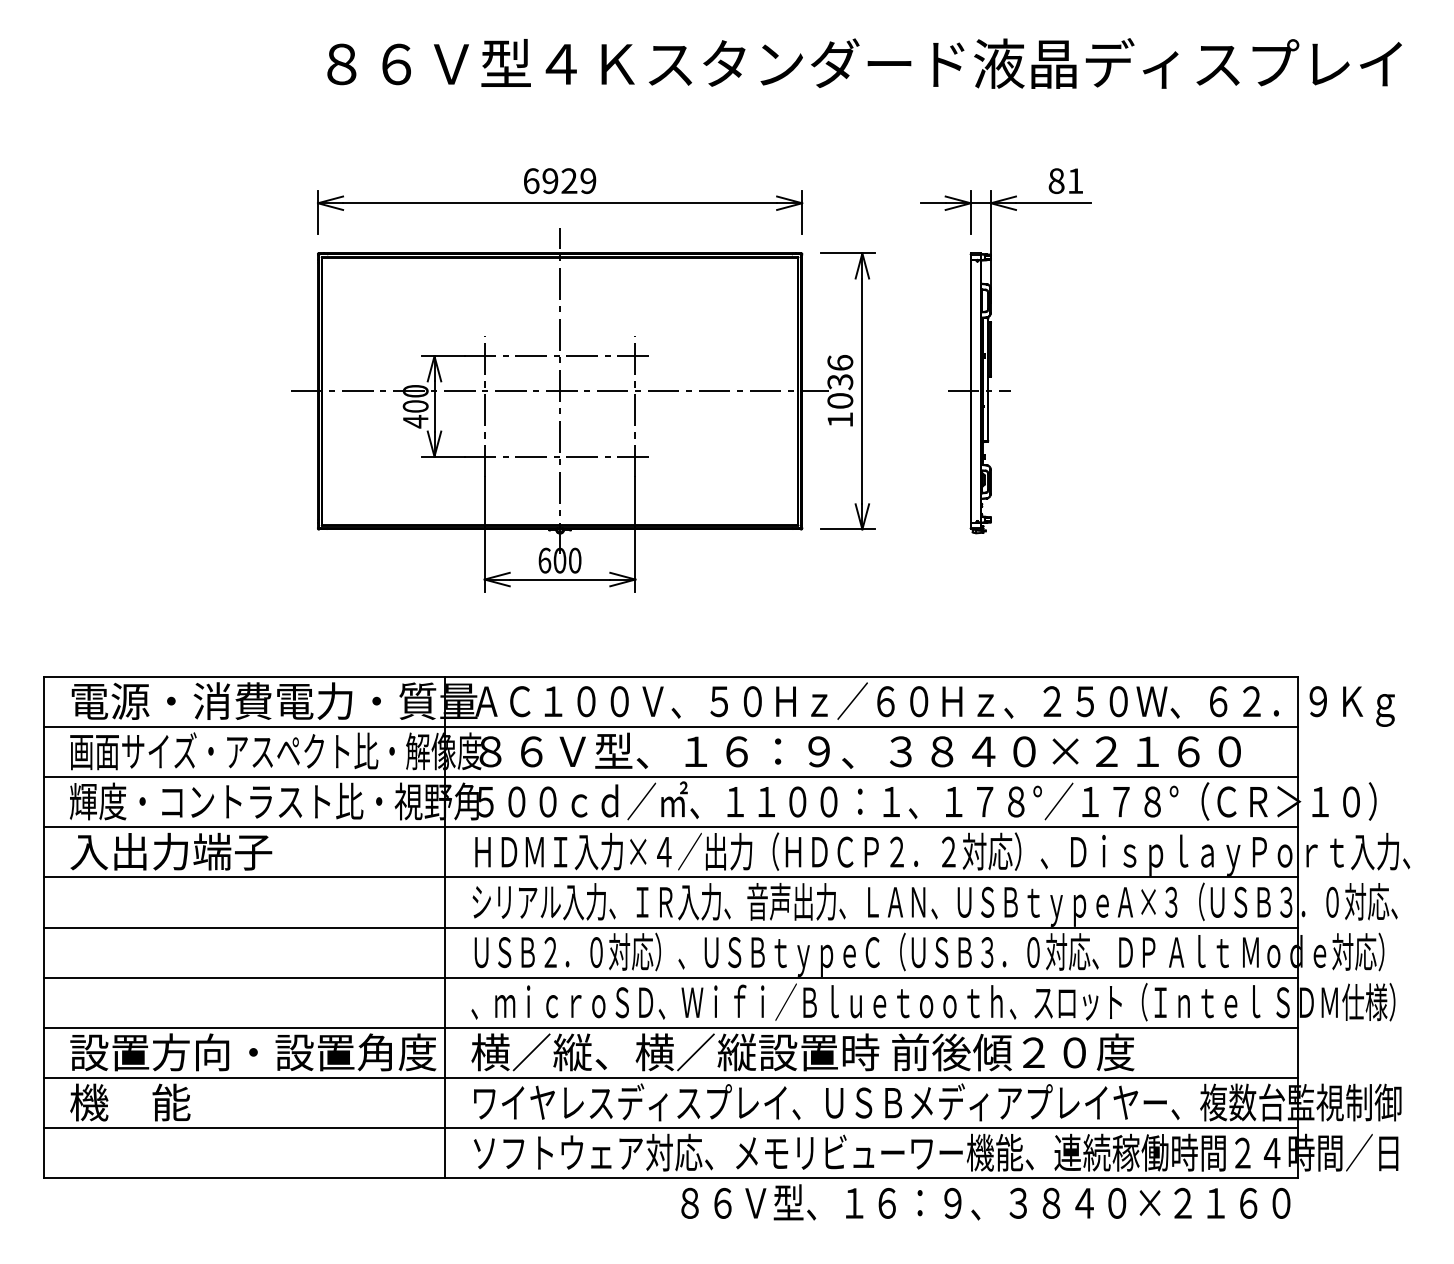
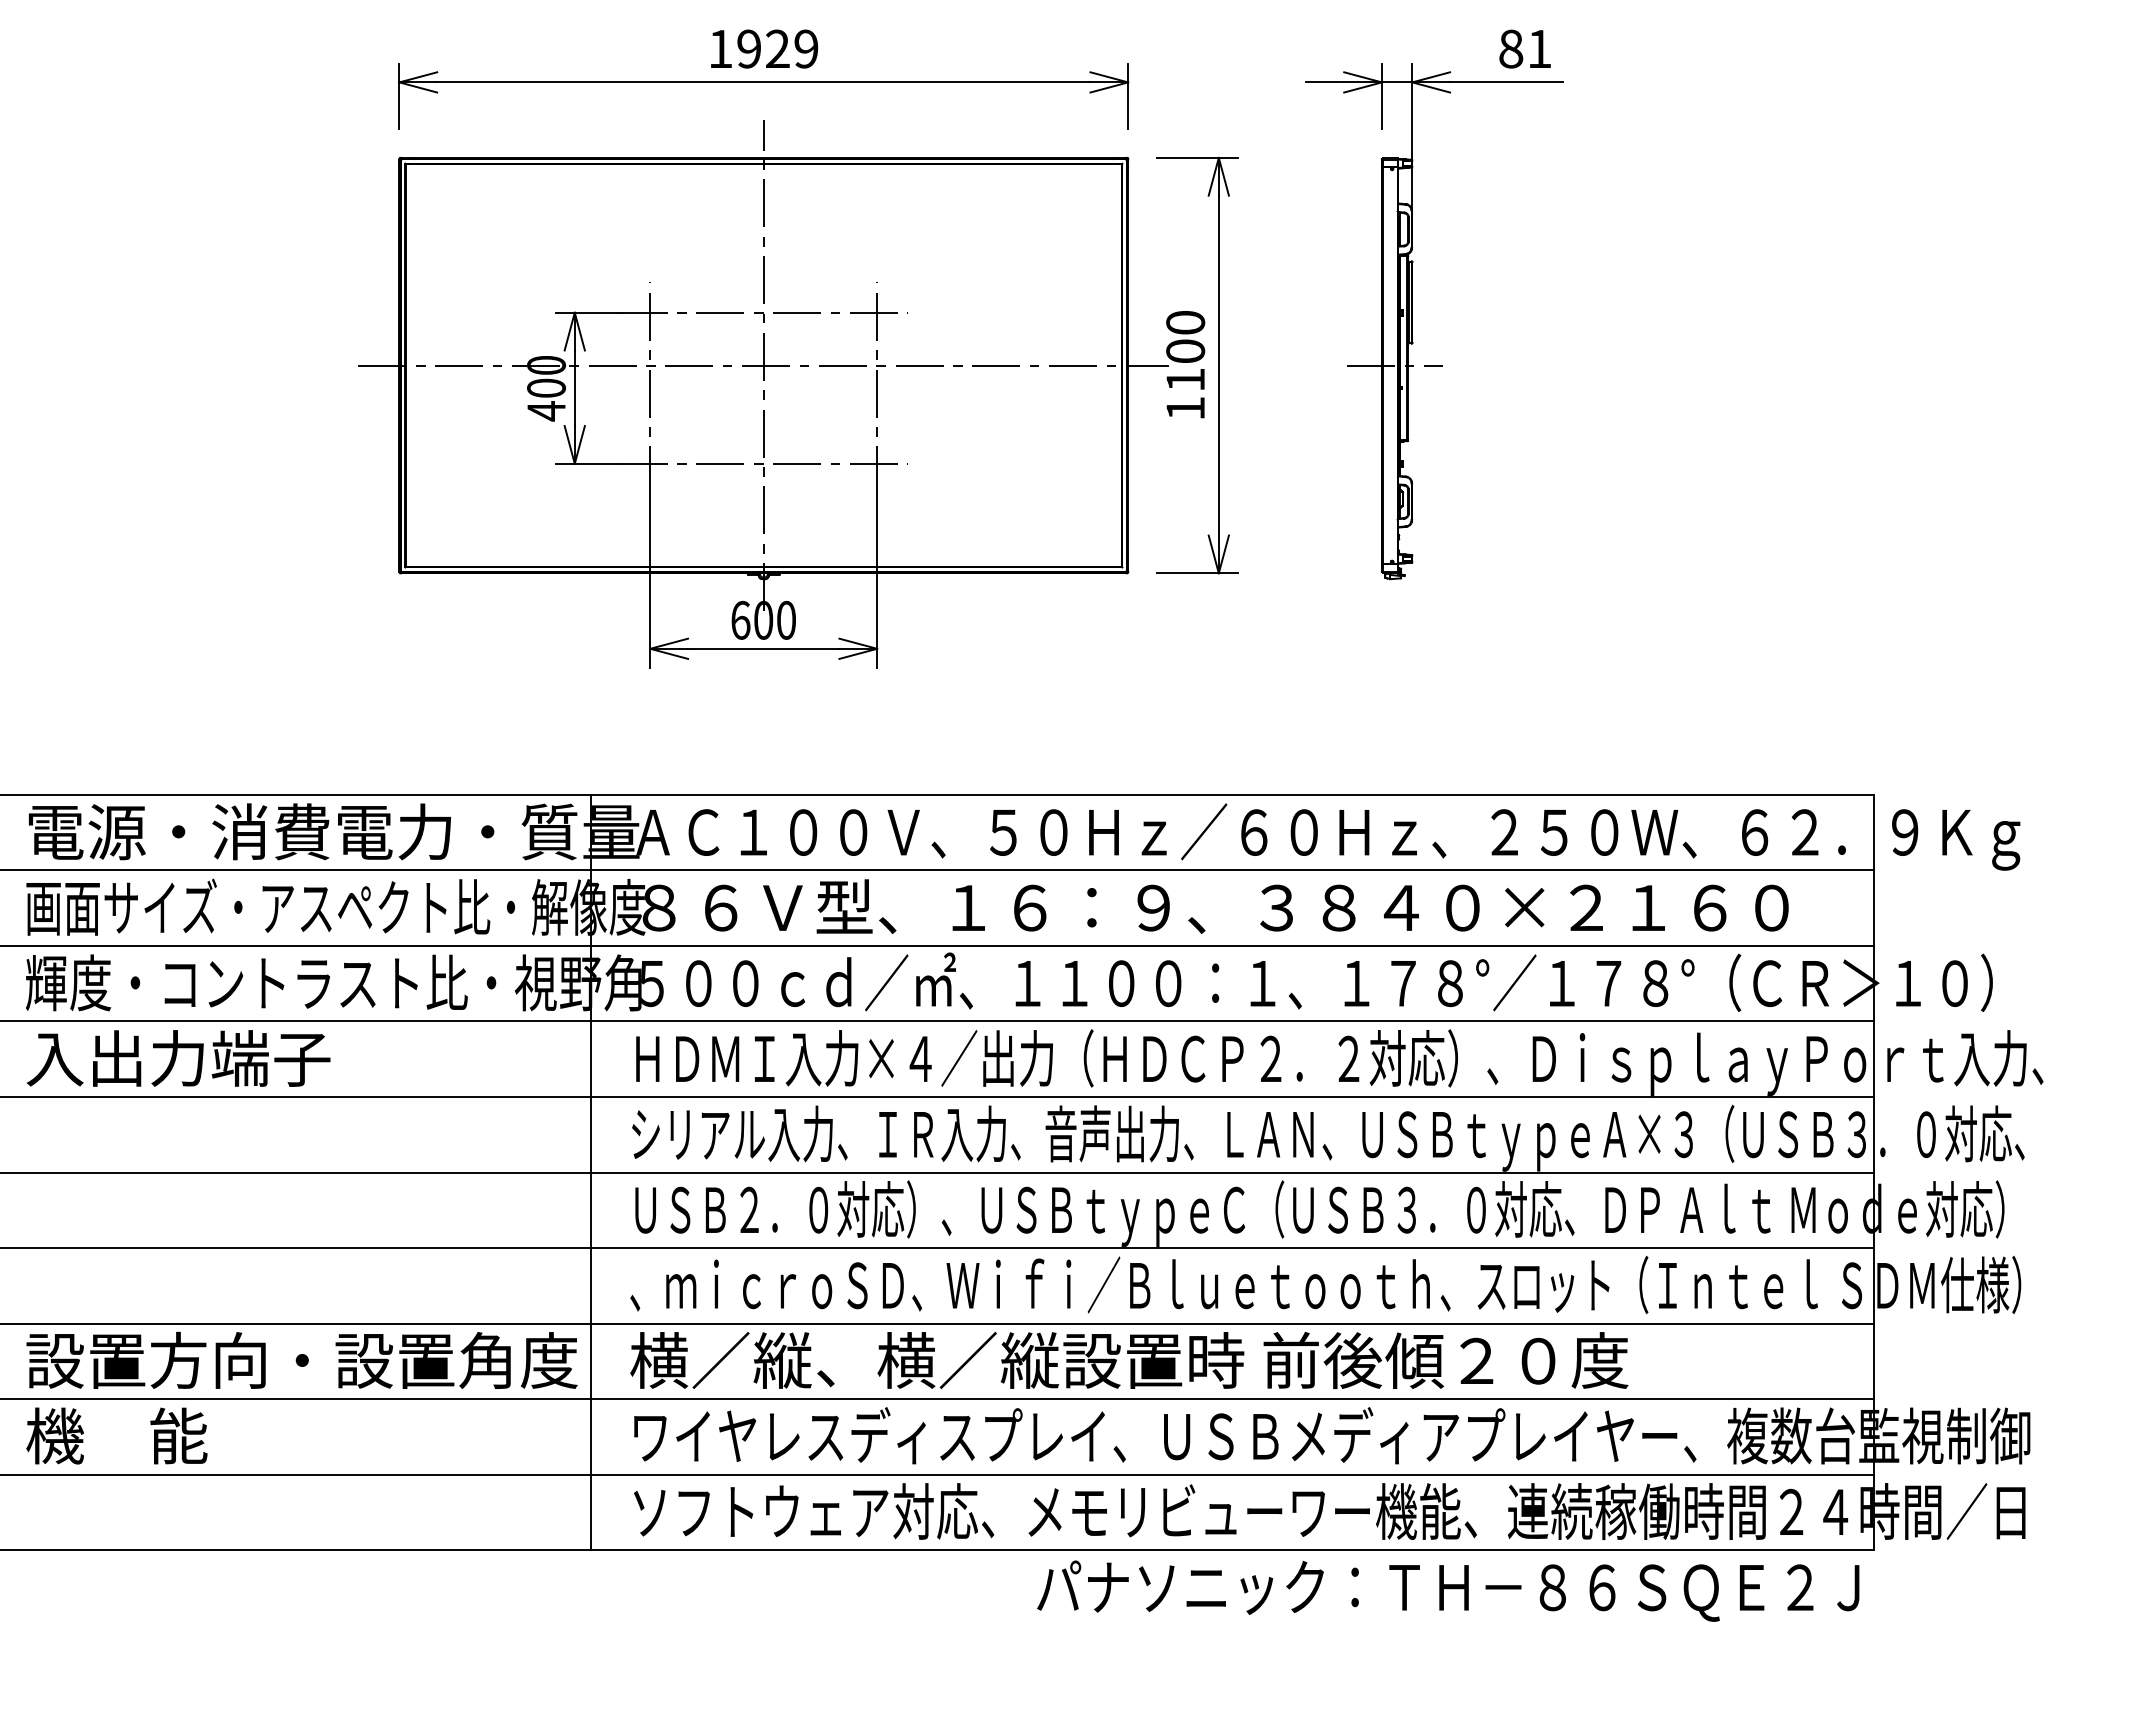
text: (531, 181) -> (720, 49), 6929 -> 1929
text: (840, 381) -> (1185, 350), 1036 -> 1100
text: (985, 1204) -> (1404, 1589), ８６Ｖ型、１６：９、３８４０×２１６０ -> パナソニック：ＴＨ－８６ＳＱＥ２Ｊ

